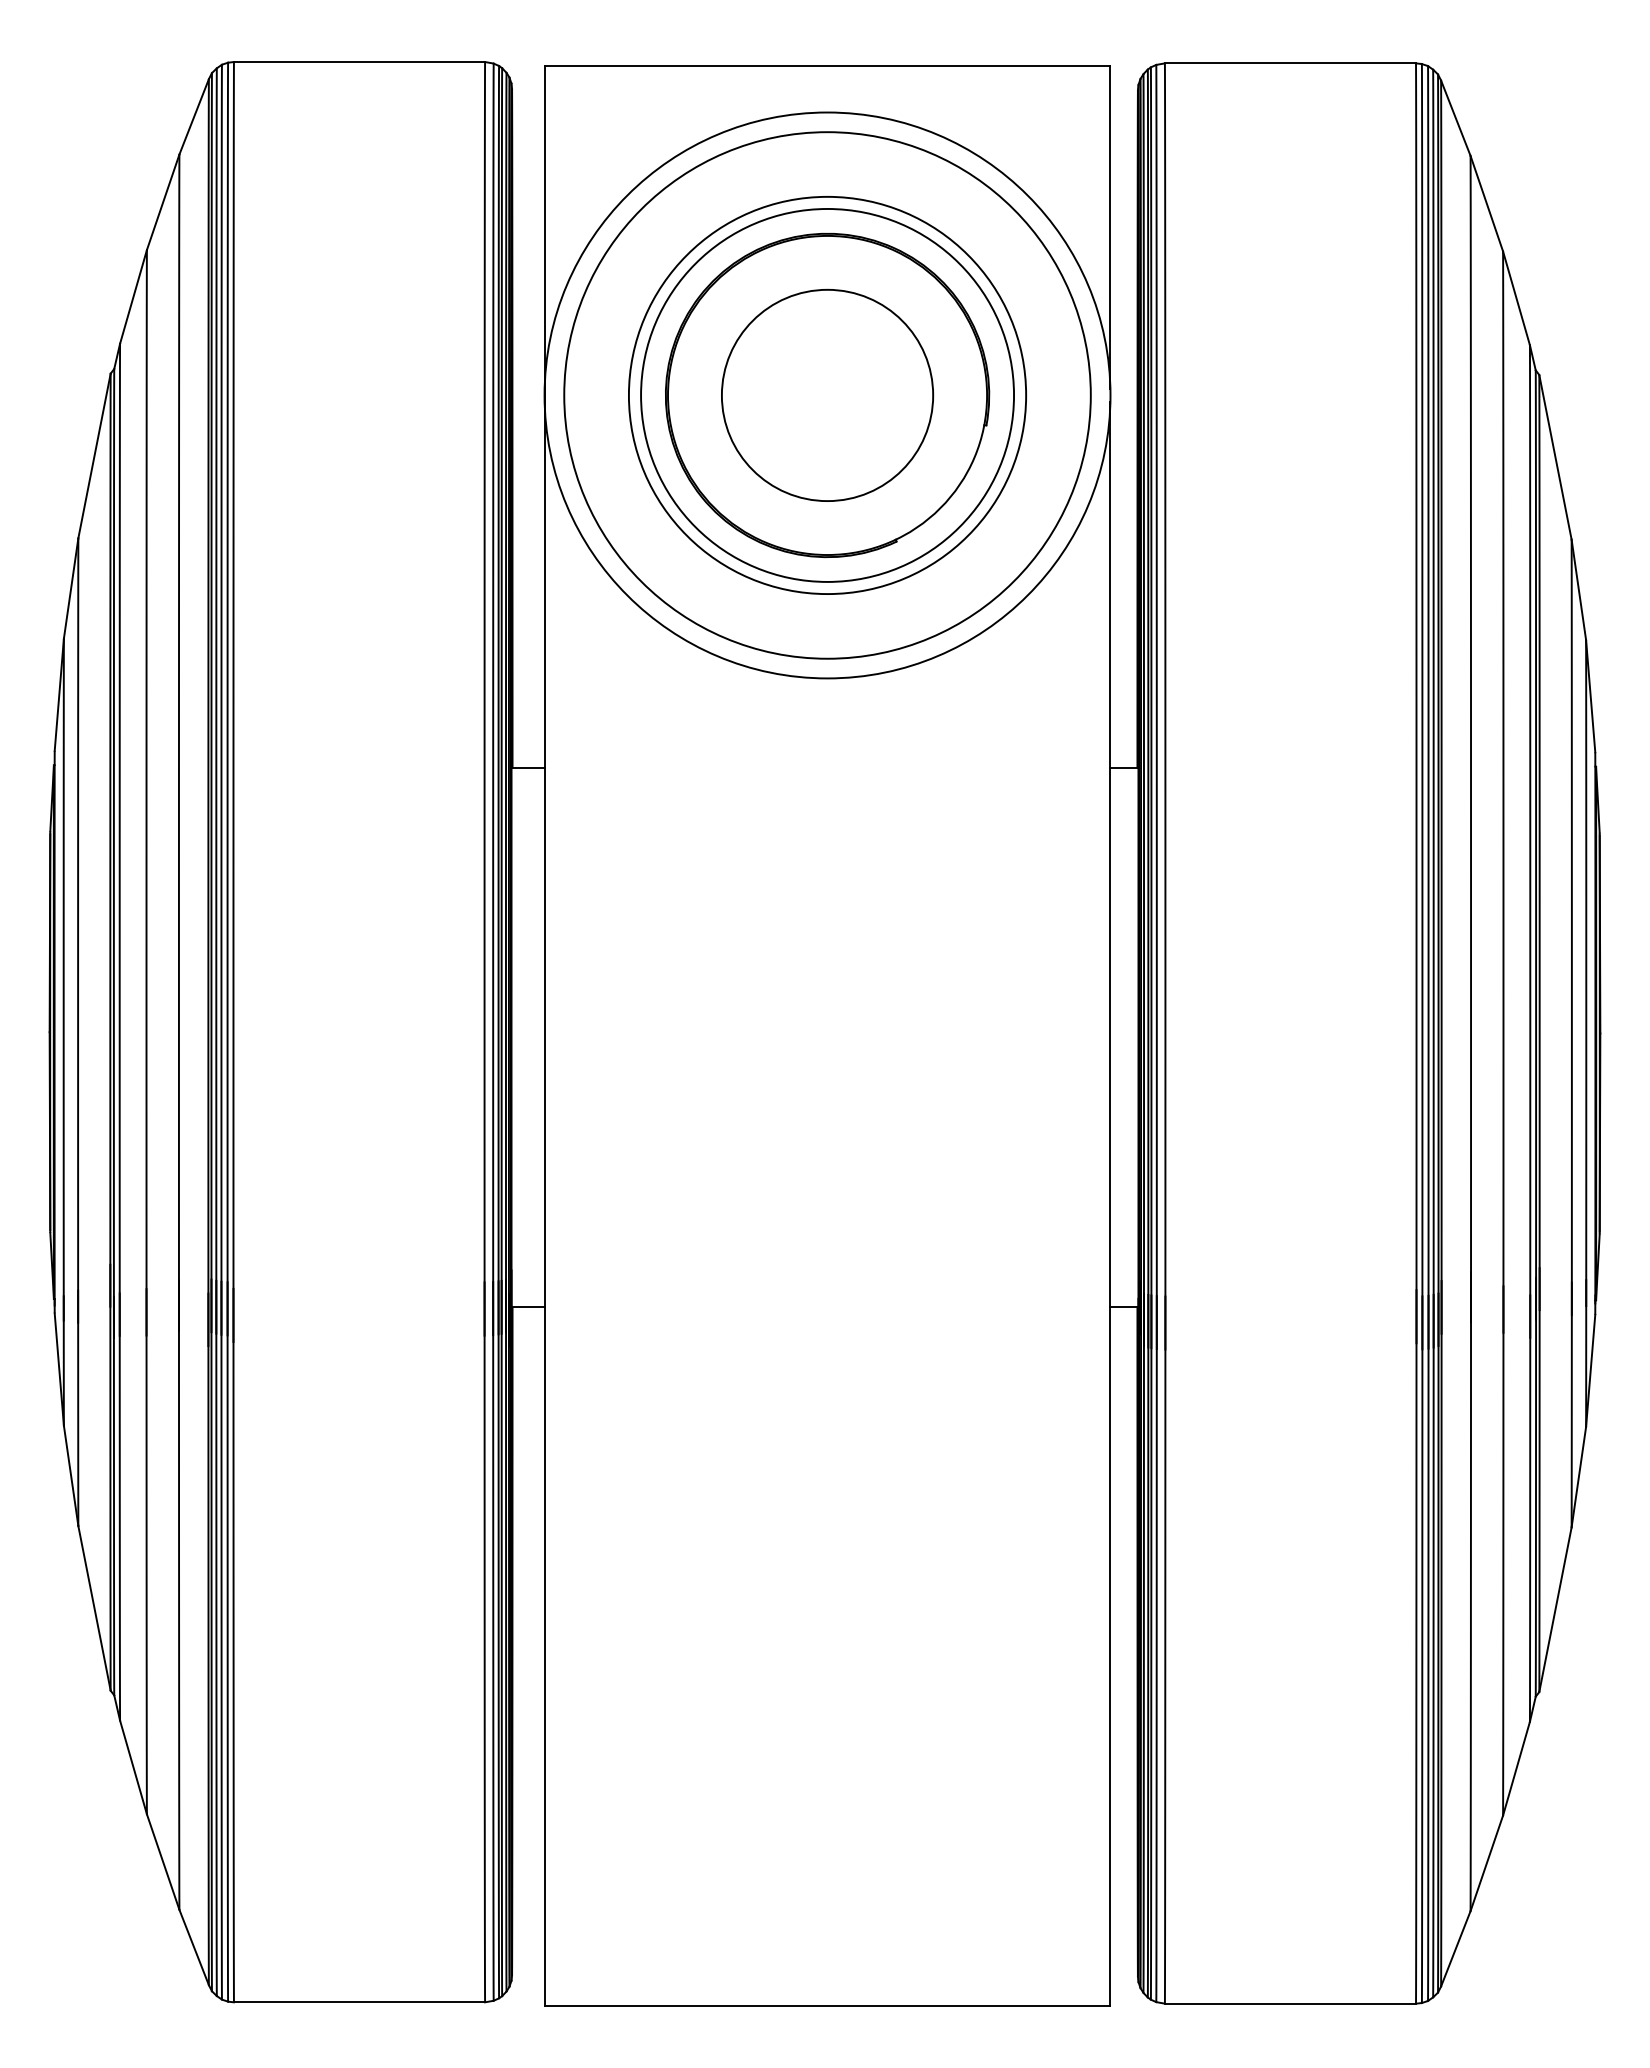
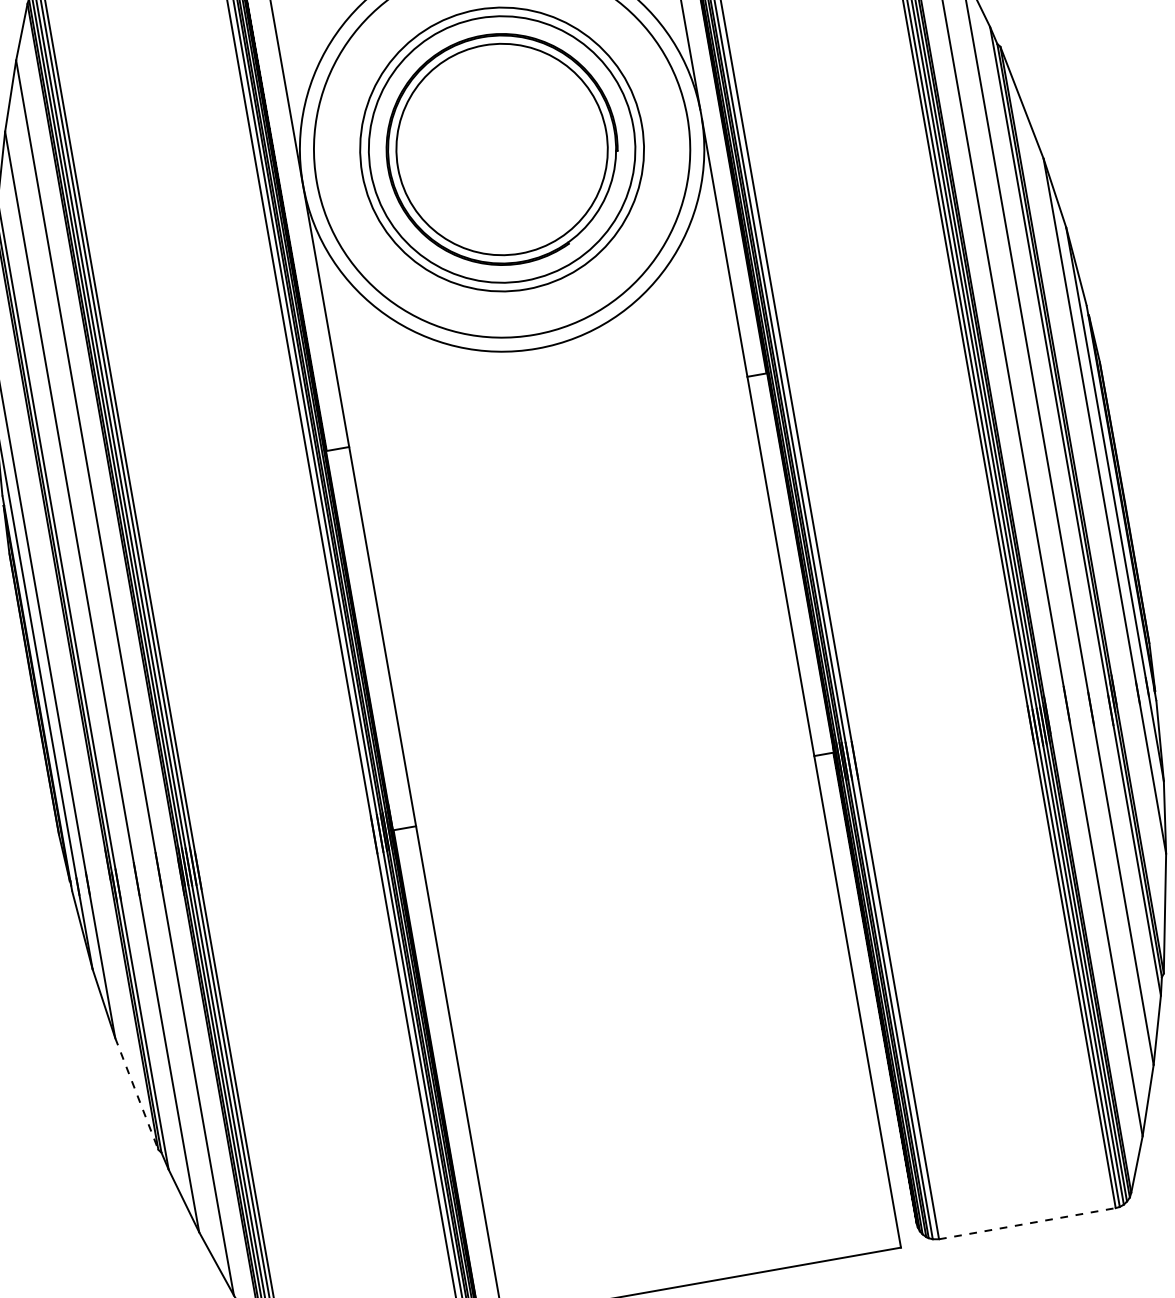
circle: (827, 395) -> (502, 149), size x1.4
line: (94, 1608) -> (136, 1094), solid -> dashed
line: (1290, 2003) -> (1027, 1223), solid -> dashed

